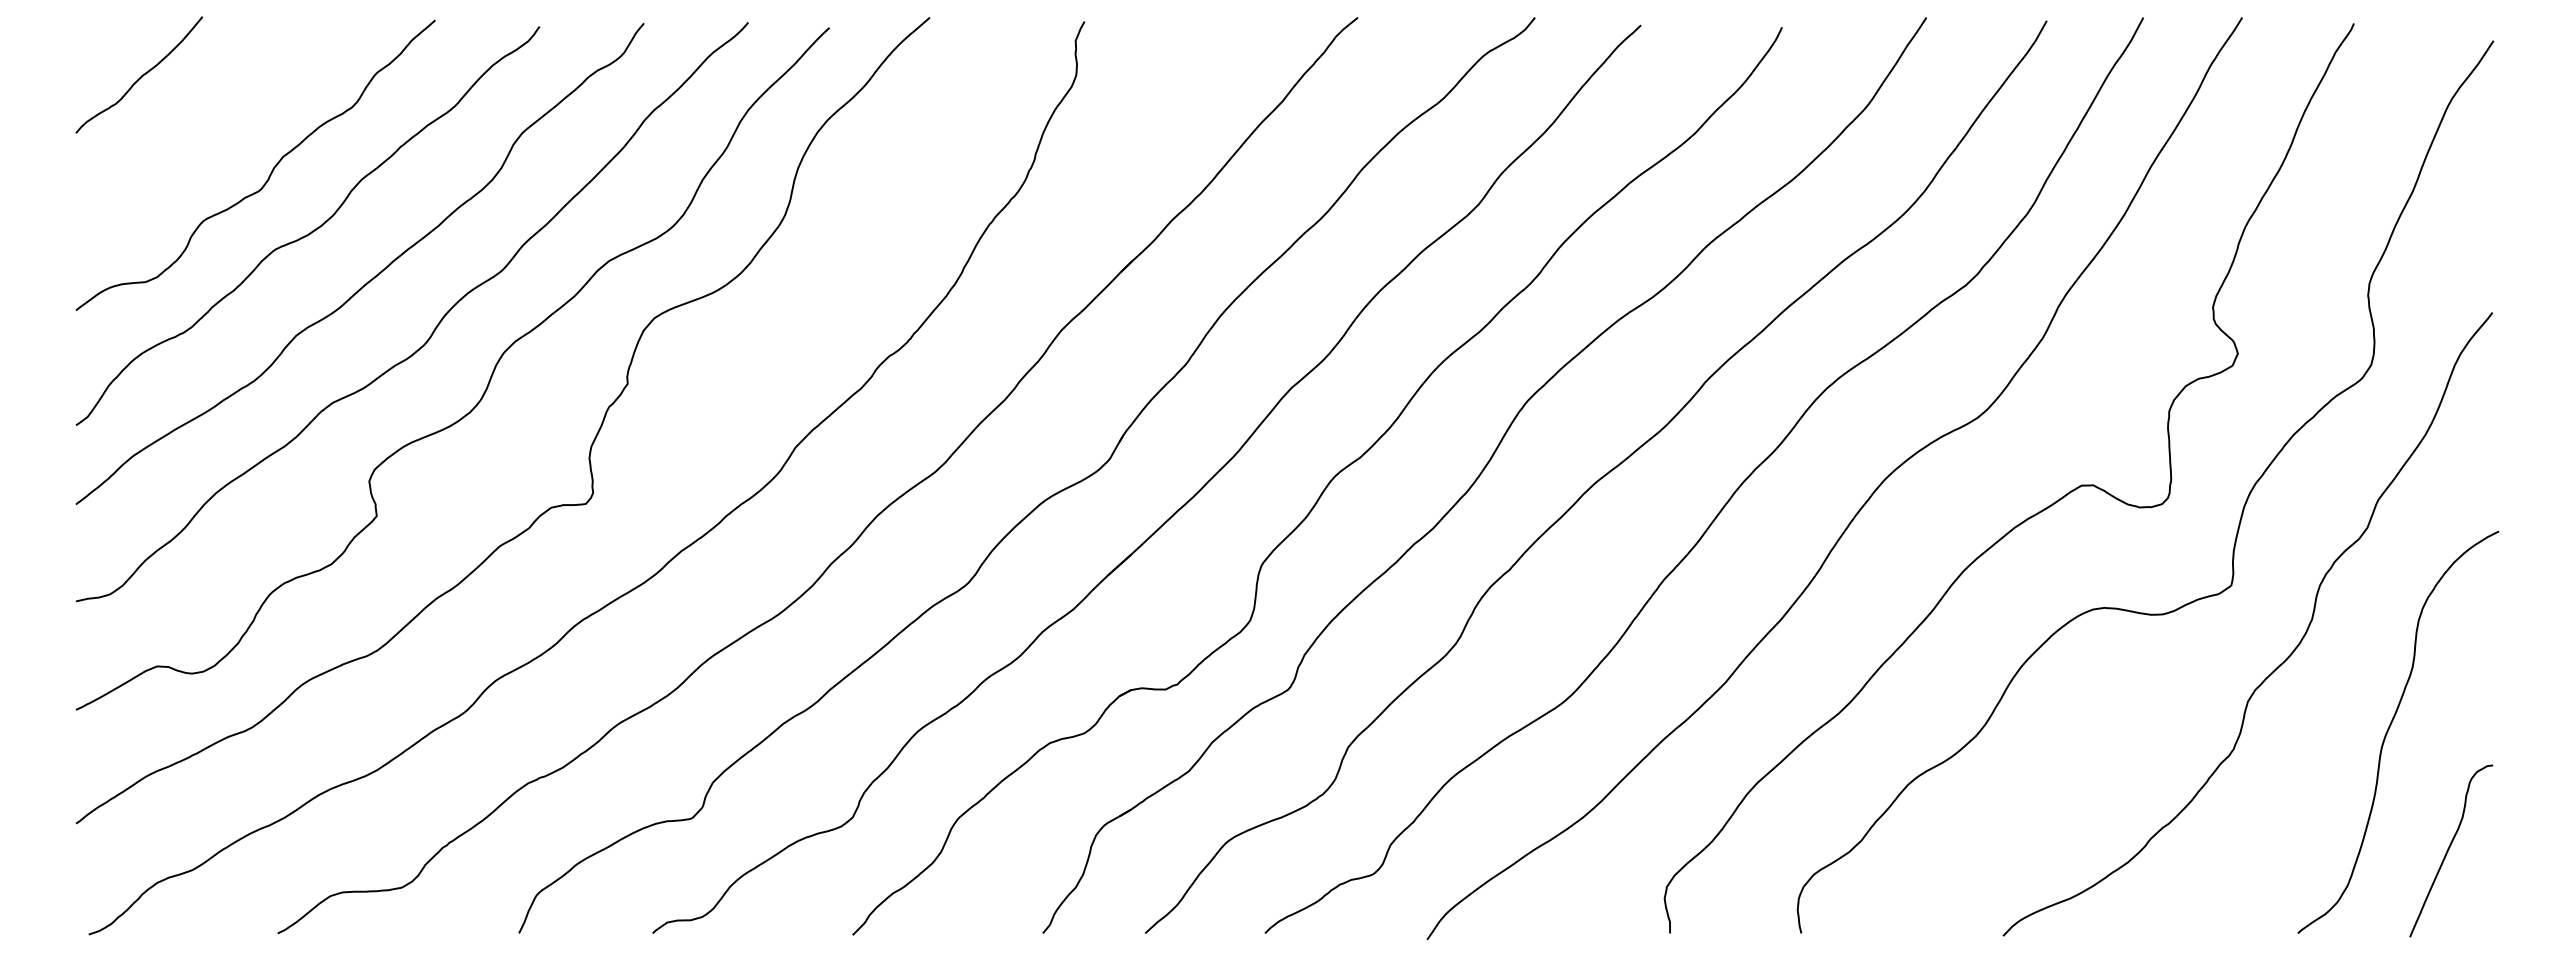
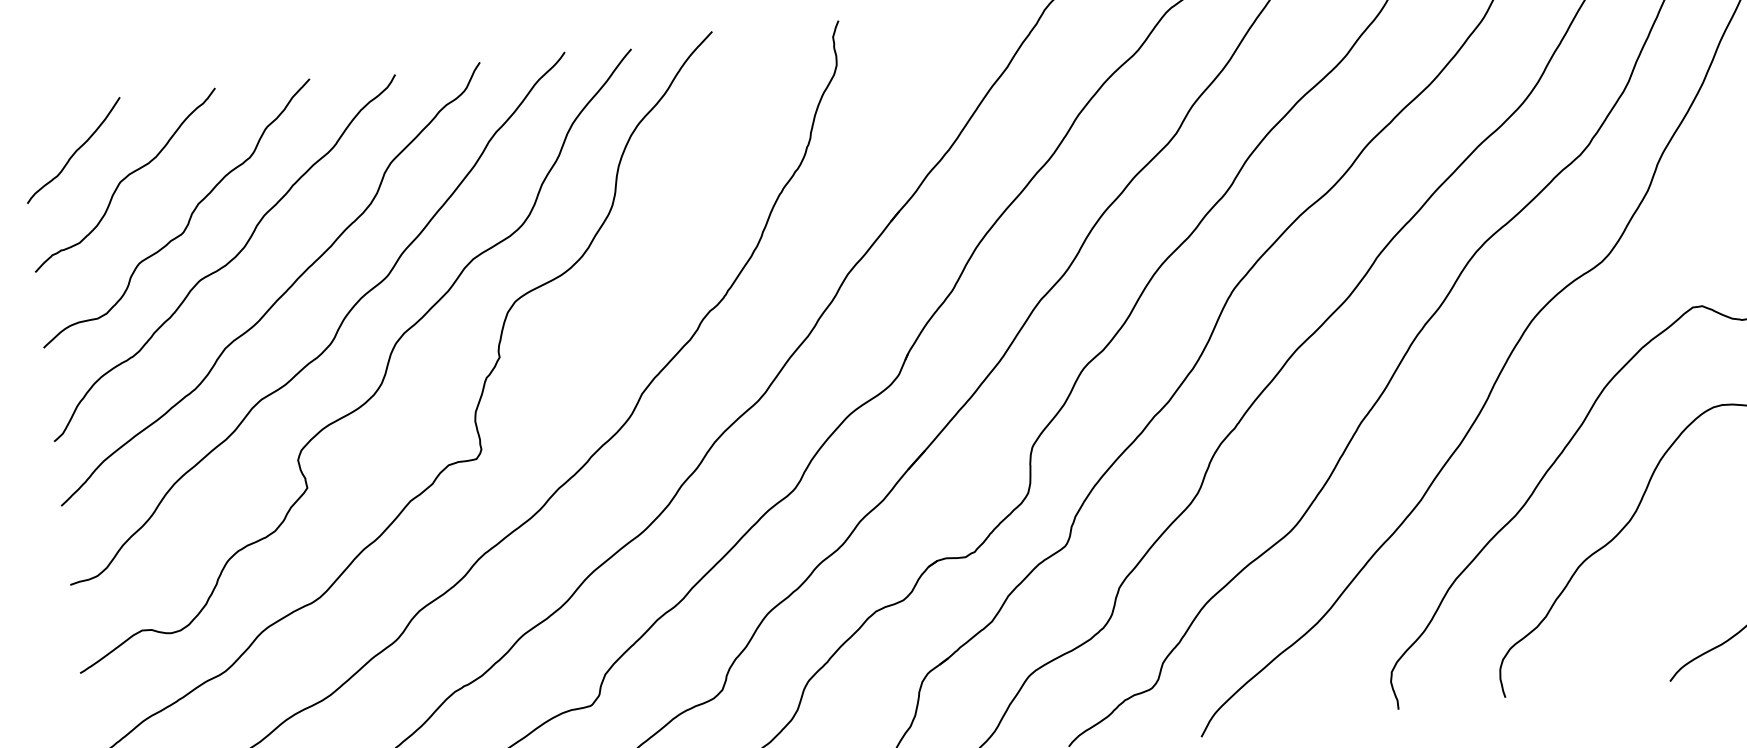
curve: (197, 116) -> (124, 179), added

